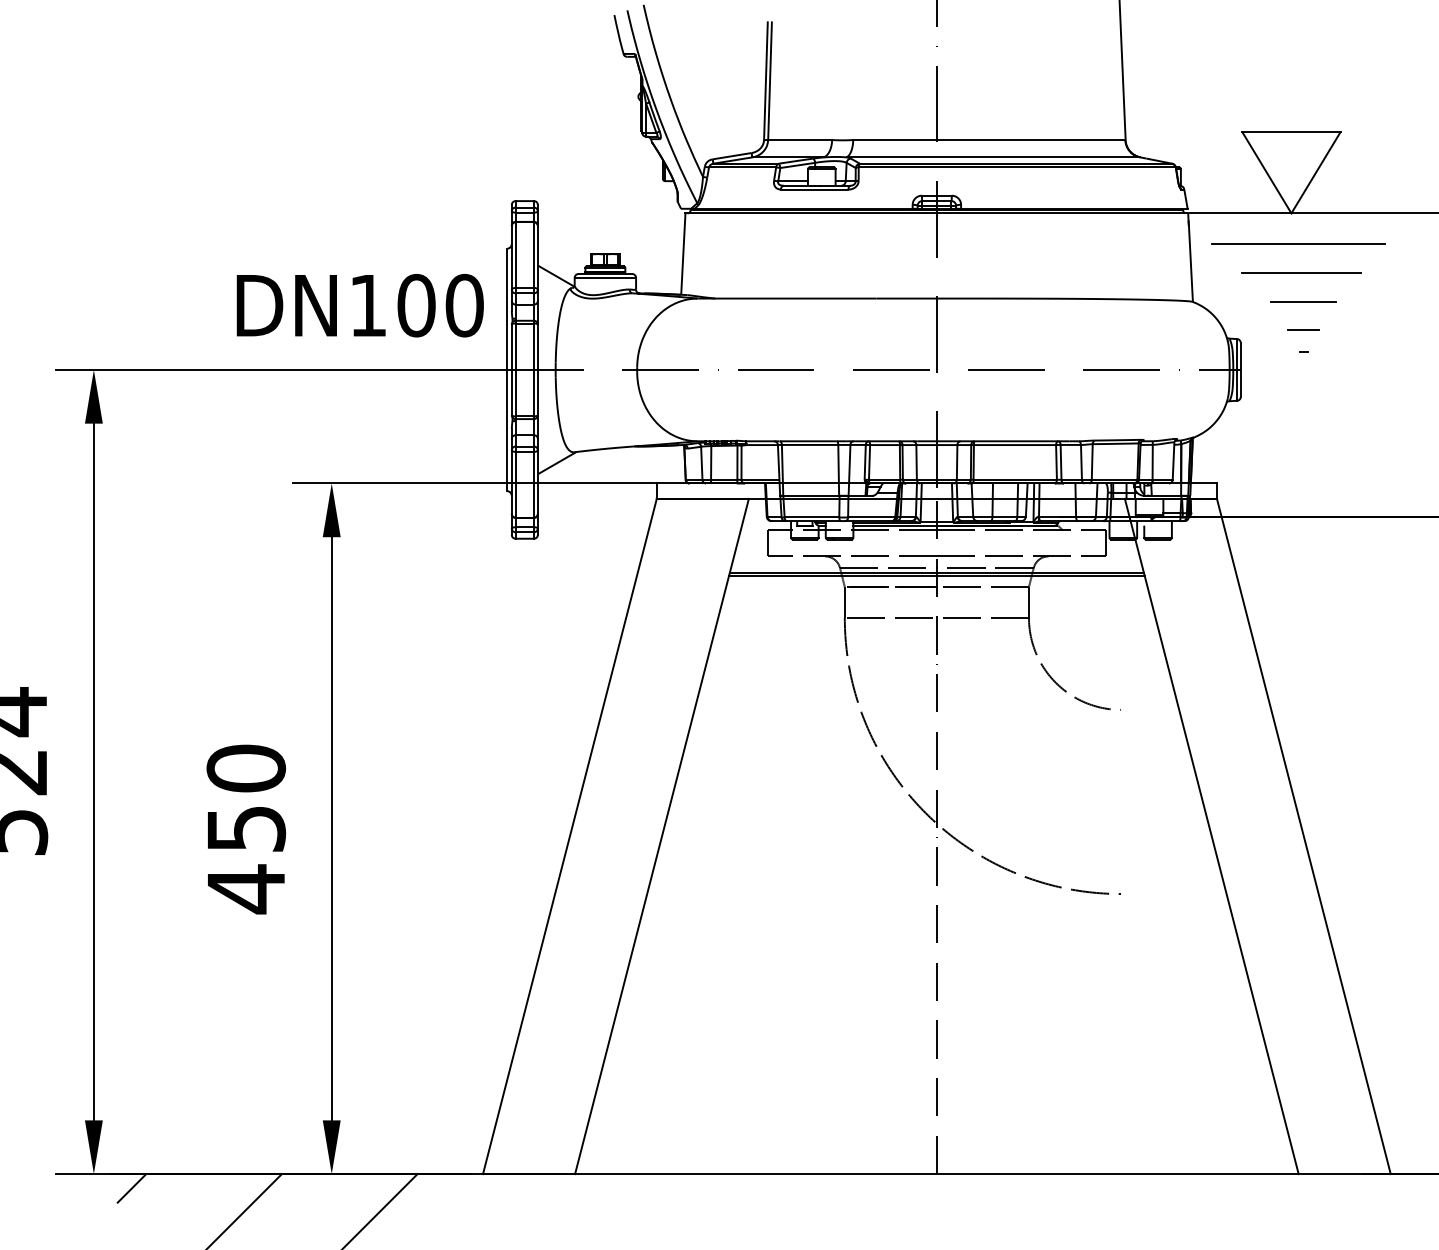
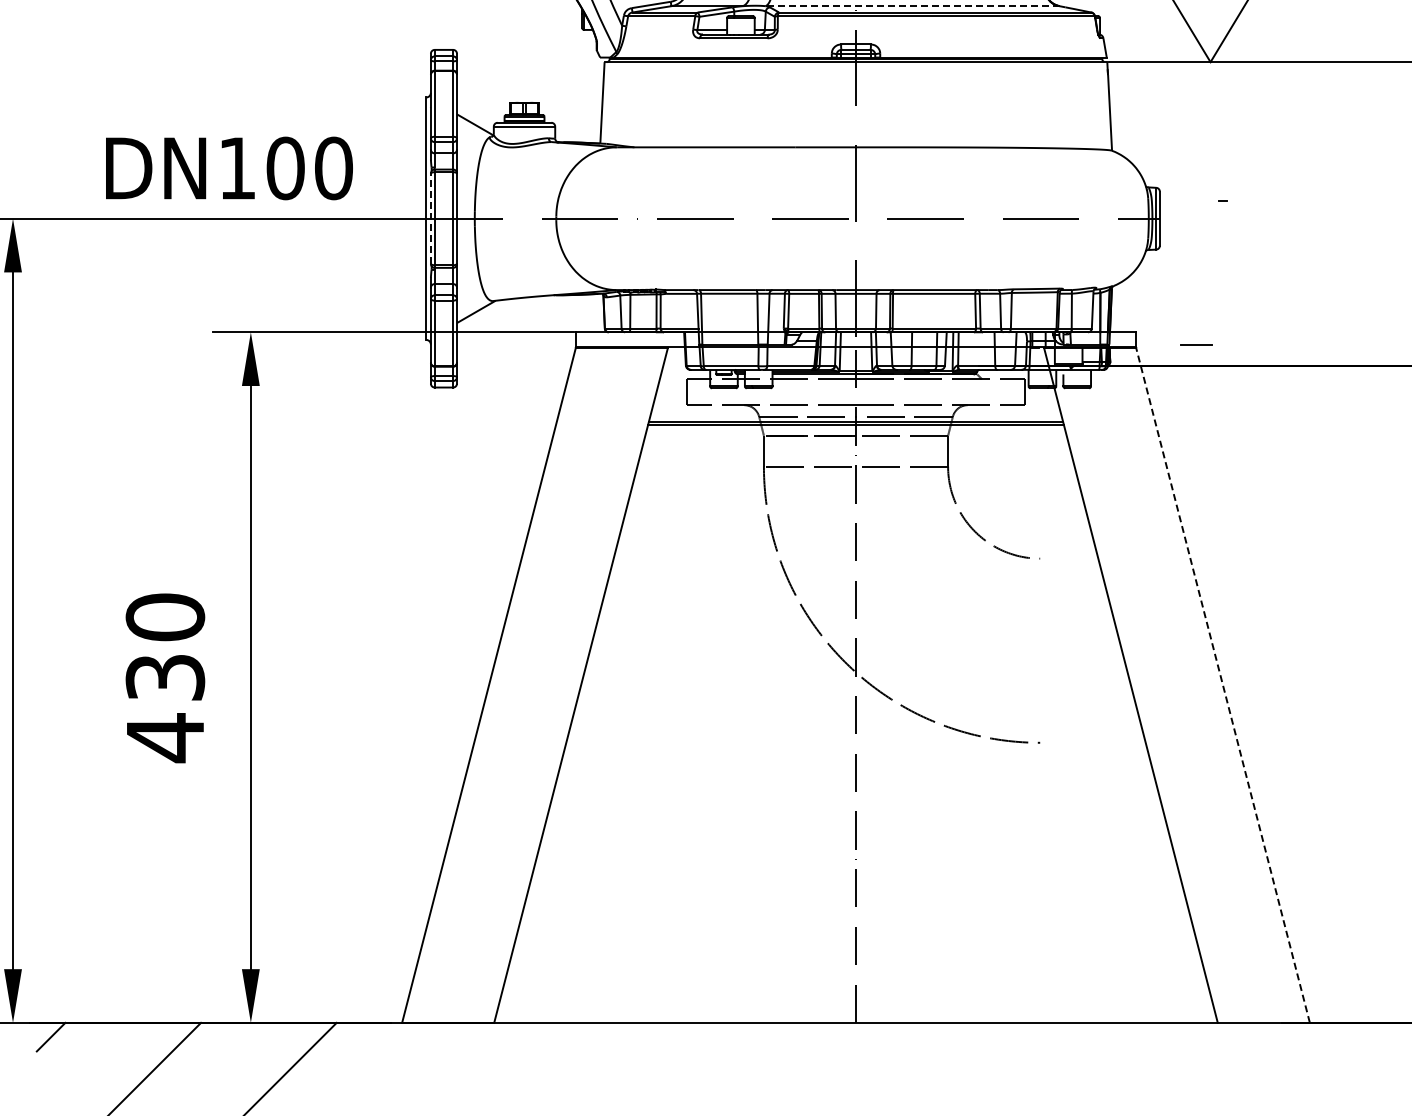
line: (993, 157) -> (912, 6), solid -> dashed
line: (1298, 243) -> (1217, 92), removed
line: (1301, 272) -> (1220, 121), removed
line: (1303, 301) -> (1222, 150), removed
text: (359, 305) -> (228, 168), moved
line: (1303, 329) -> (1196, 344), moved
line: (511, 369) -> (430, 218), solid -> dashed
text: (245, 828) -> (164, 677), 450 -> 430
line: (1303, 836) -> (1222, 685), solid -> dashed

